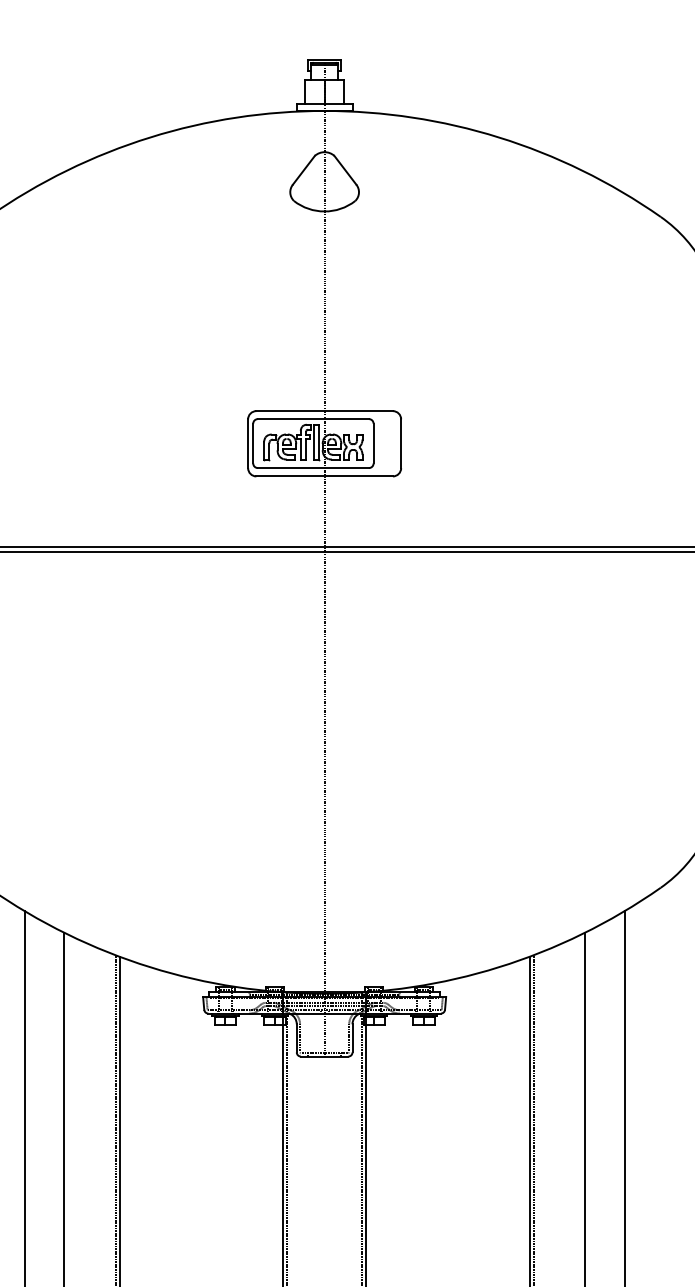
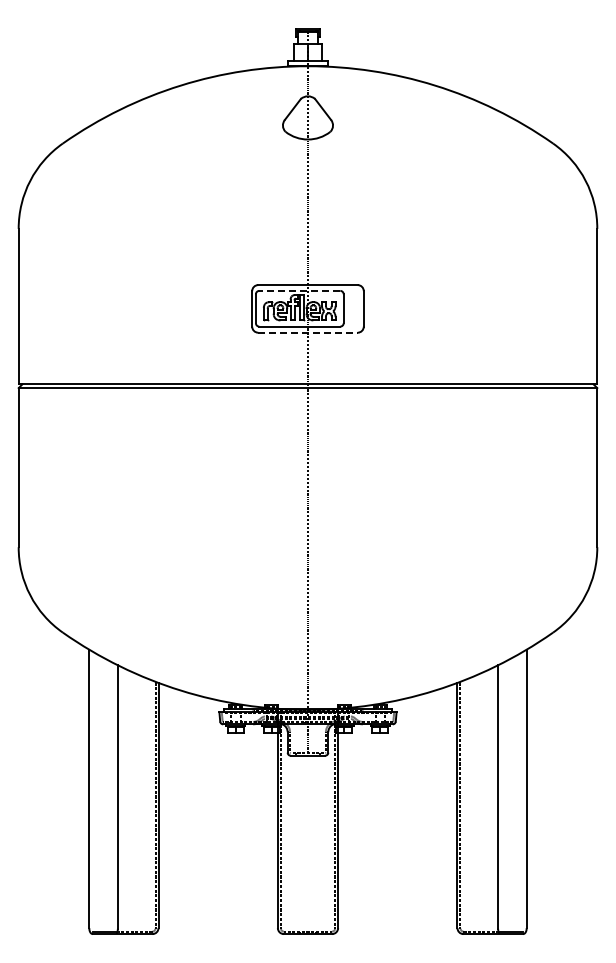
line: (312, 418) -> (299, 290), solid -> dashed
line: (323, 476) -> (307, 332), solid -> dashed

